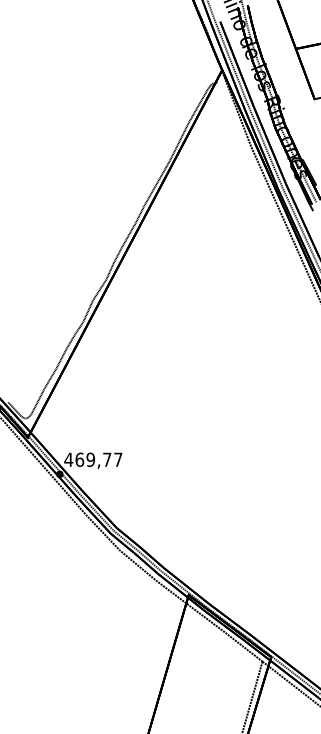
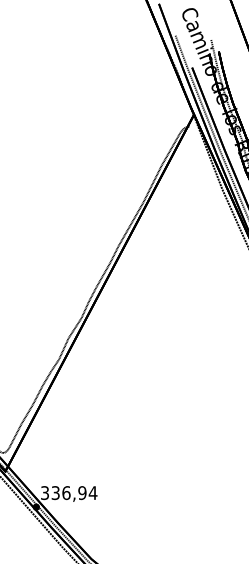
text: (93, 459) -> (69, 492), 469,77 -> 336,94

